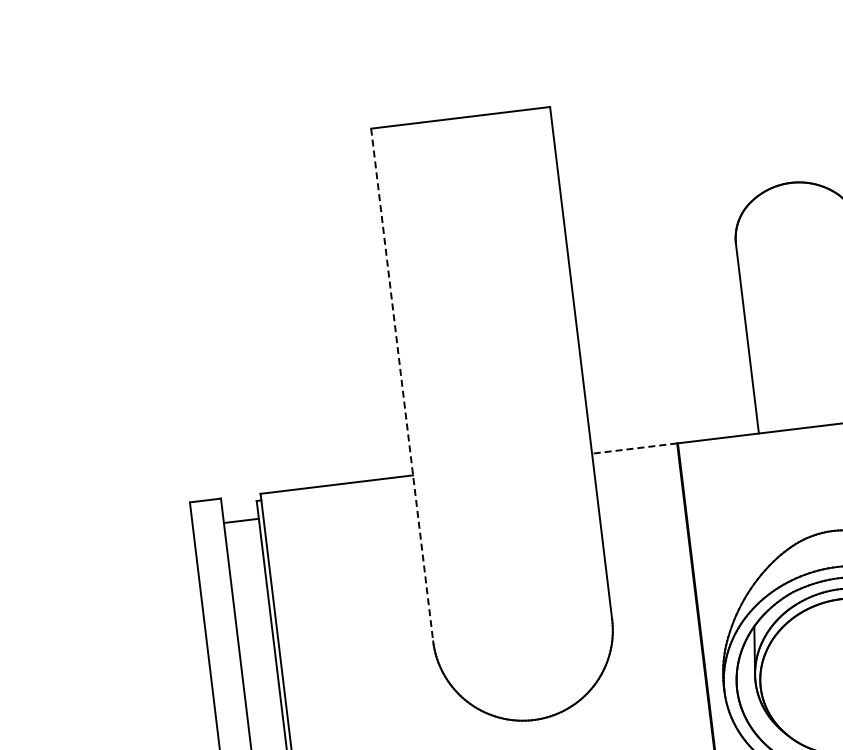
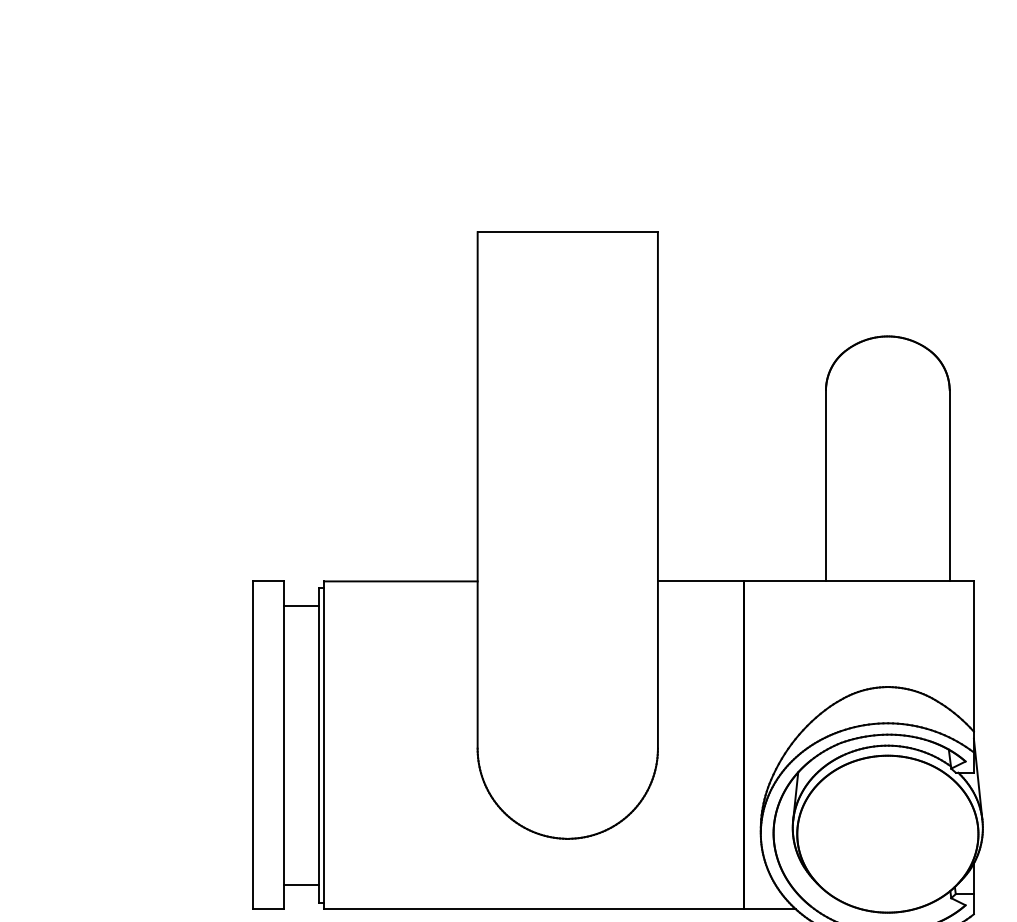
line: (402, 385) -> (477, 490), dashed -> solid
line: (634, 448) -> (700, 581), dashed -> solid

